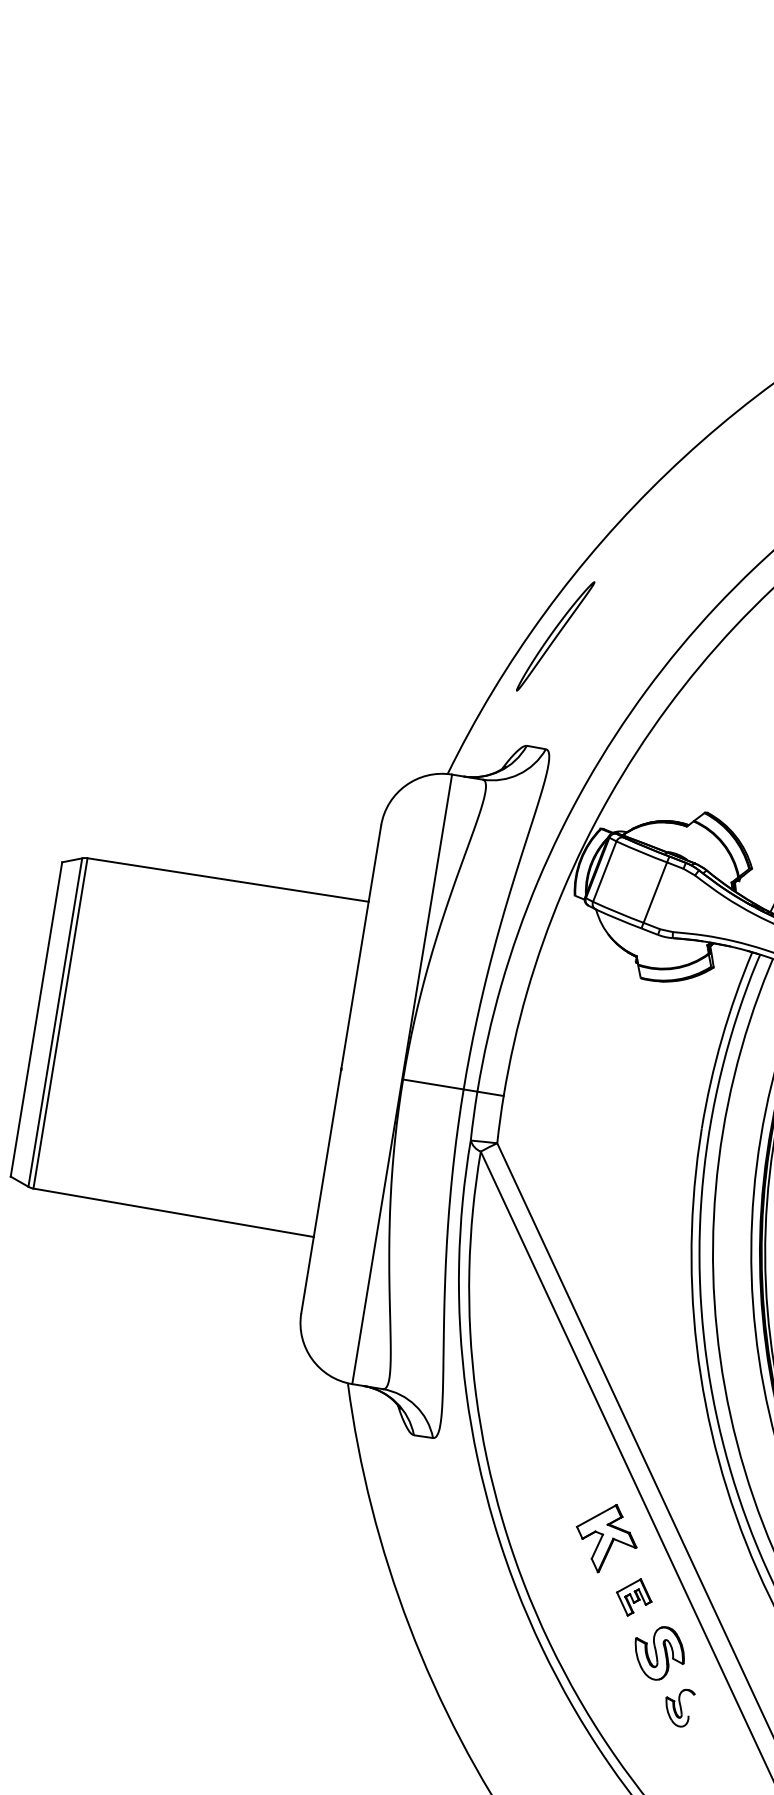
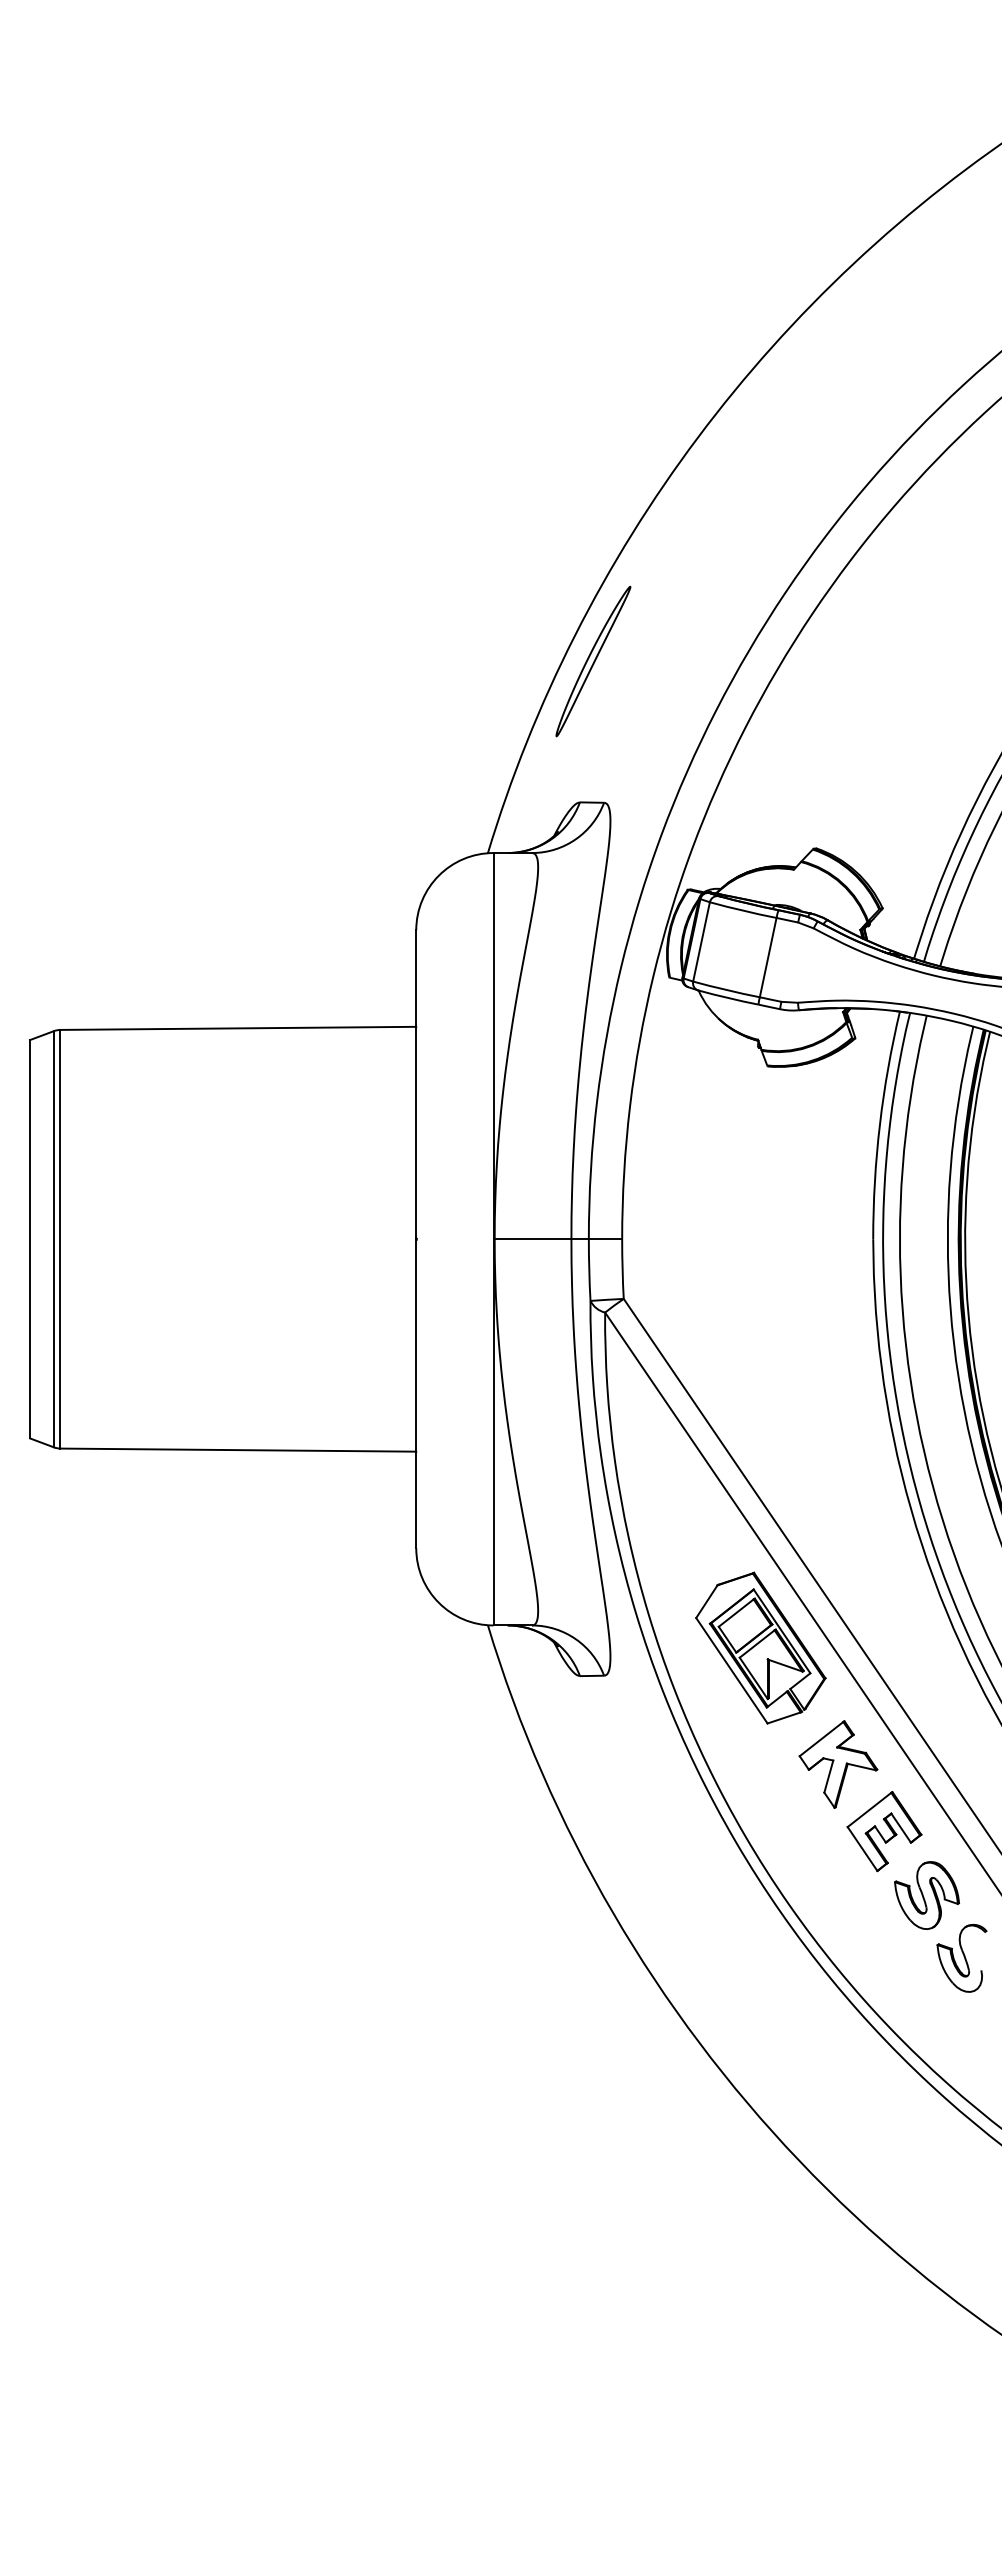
part: (560, 1436) -> (760, 1647), added
part: (634, 1597) -> (884, 1831), size x1.67
part: (678, 1707) -> (961, 1958), size x1.43

